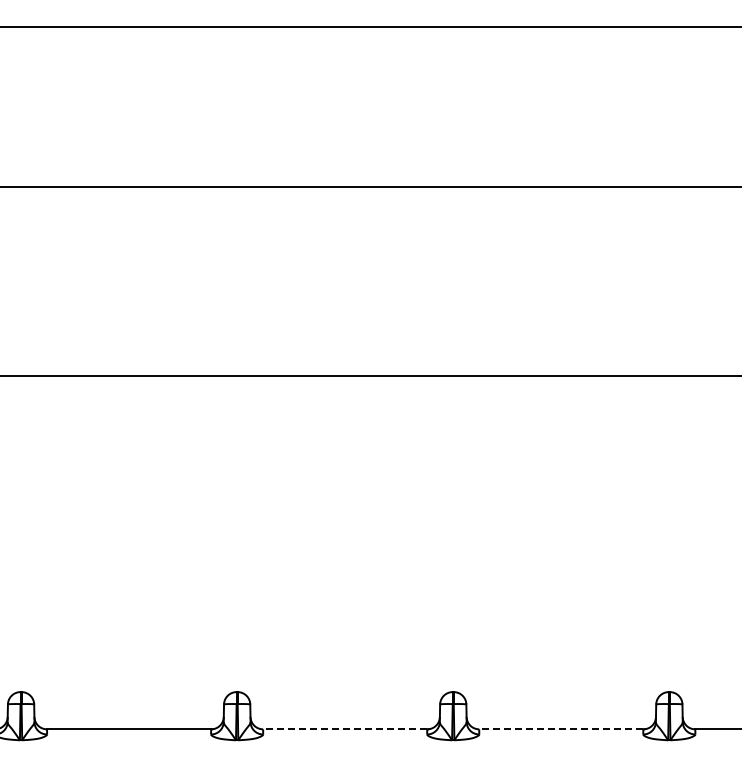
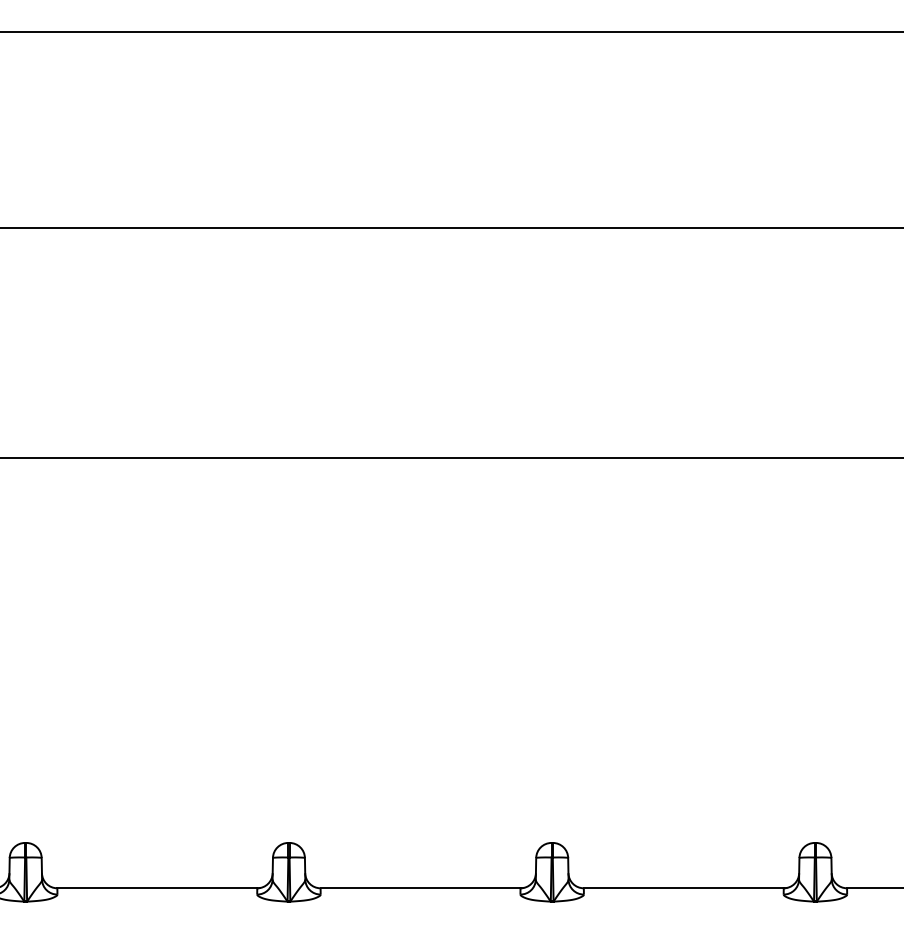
line: (344, 729) -> (419, 888), dashed -> solid
line: (560, 729) -> (682, 888), dashed -> solid

